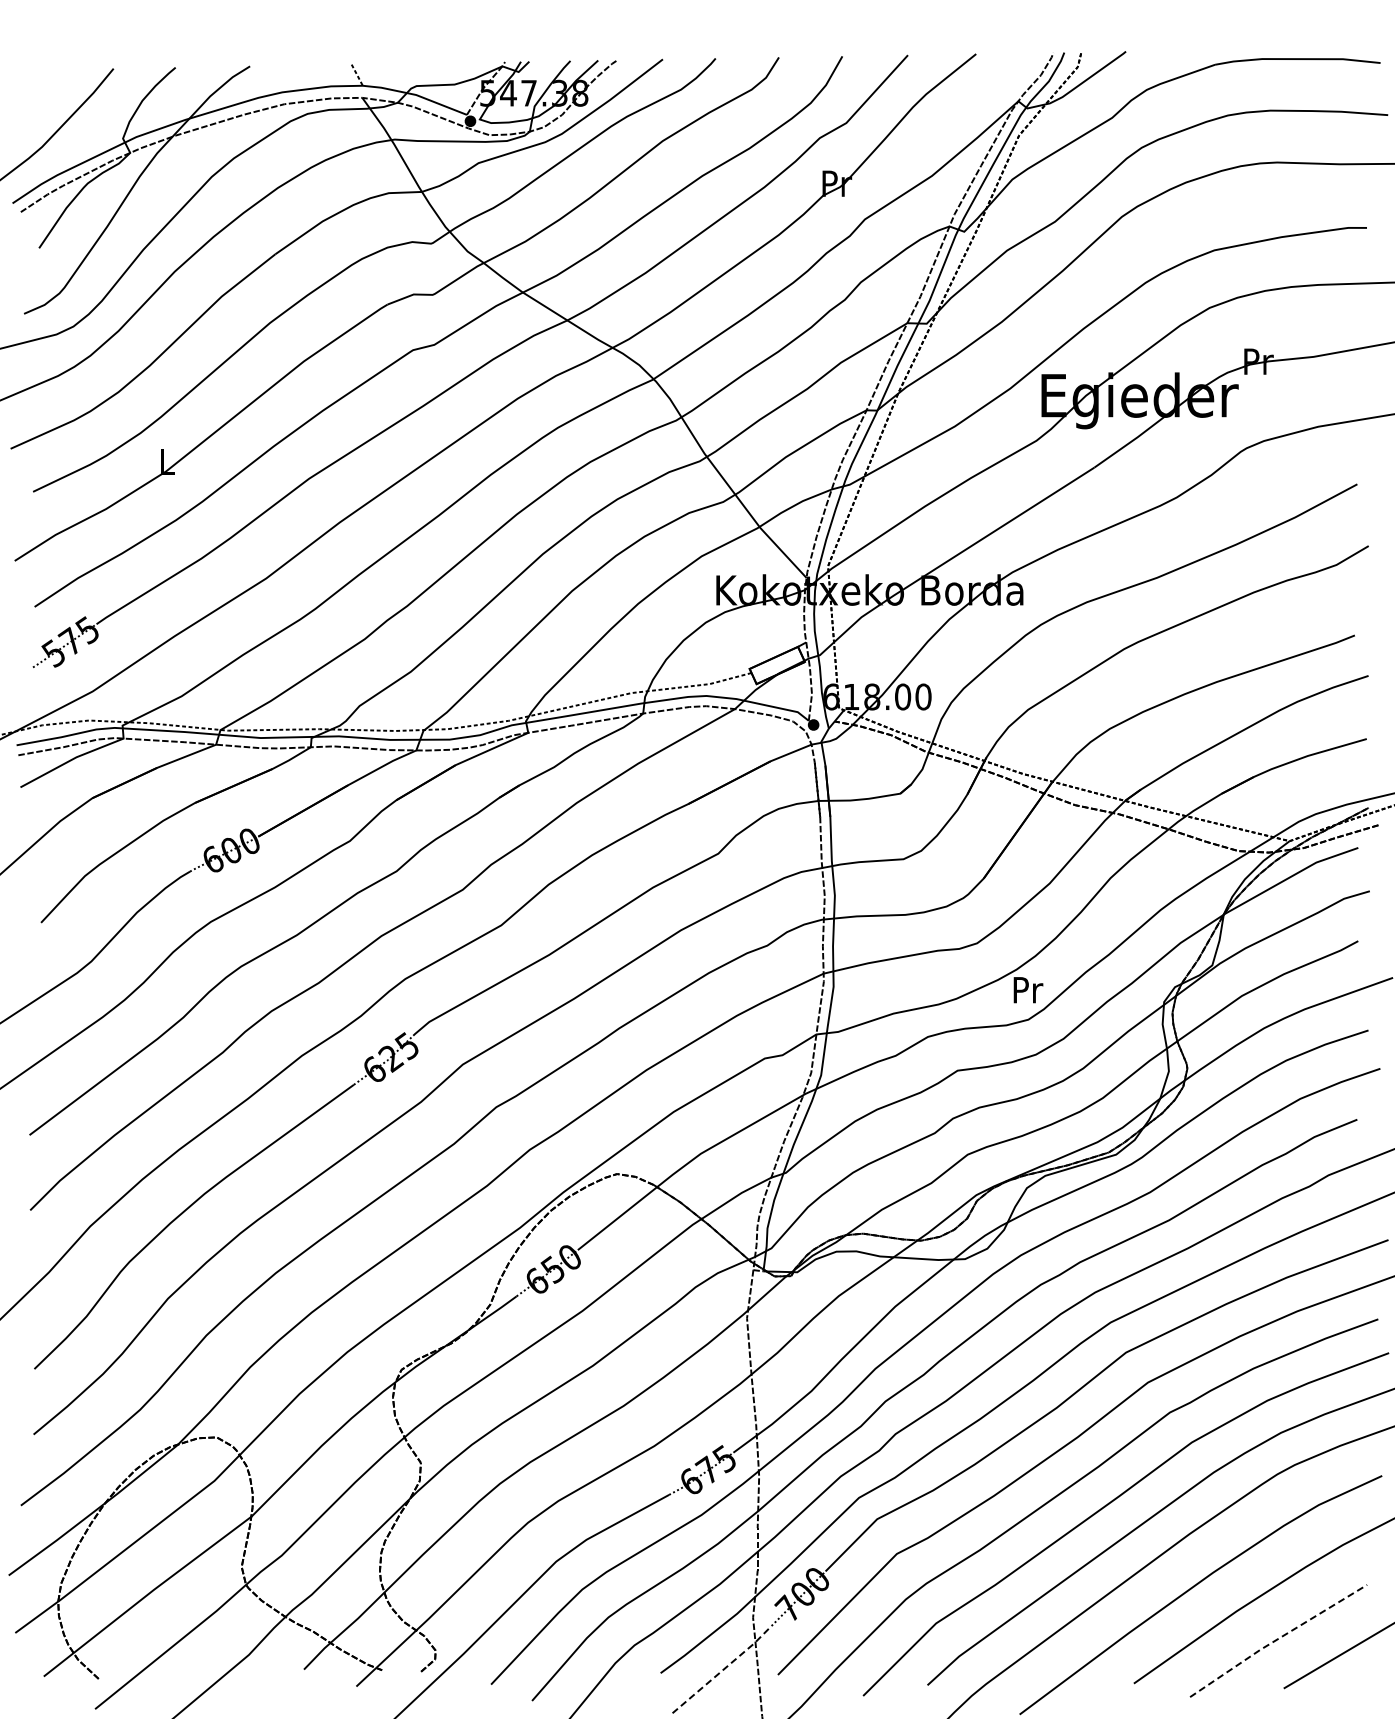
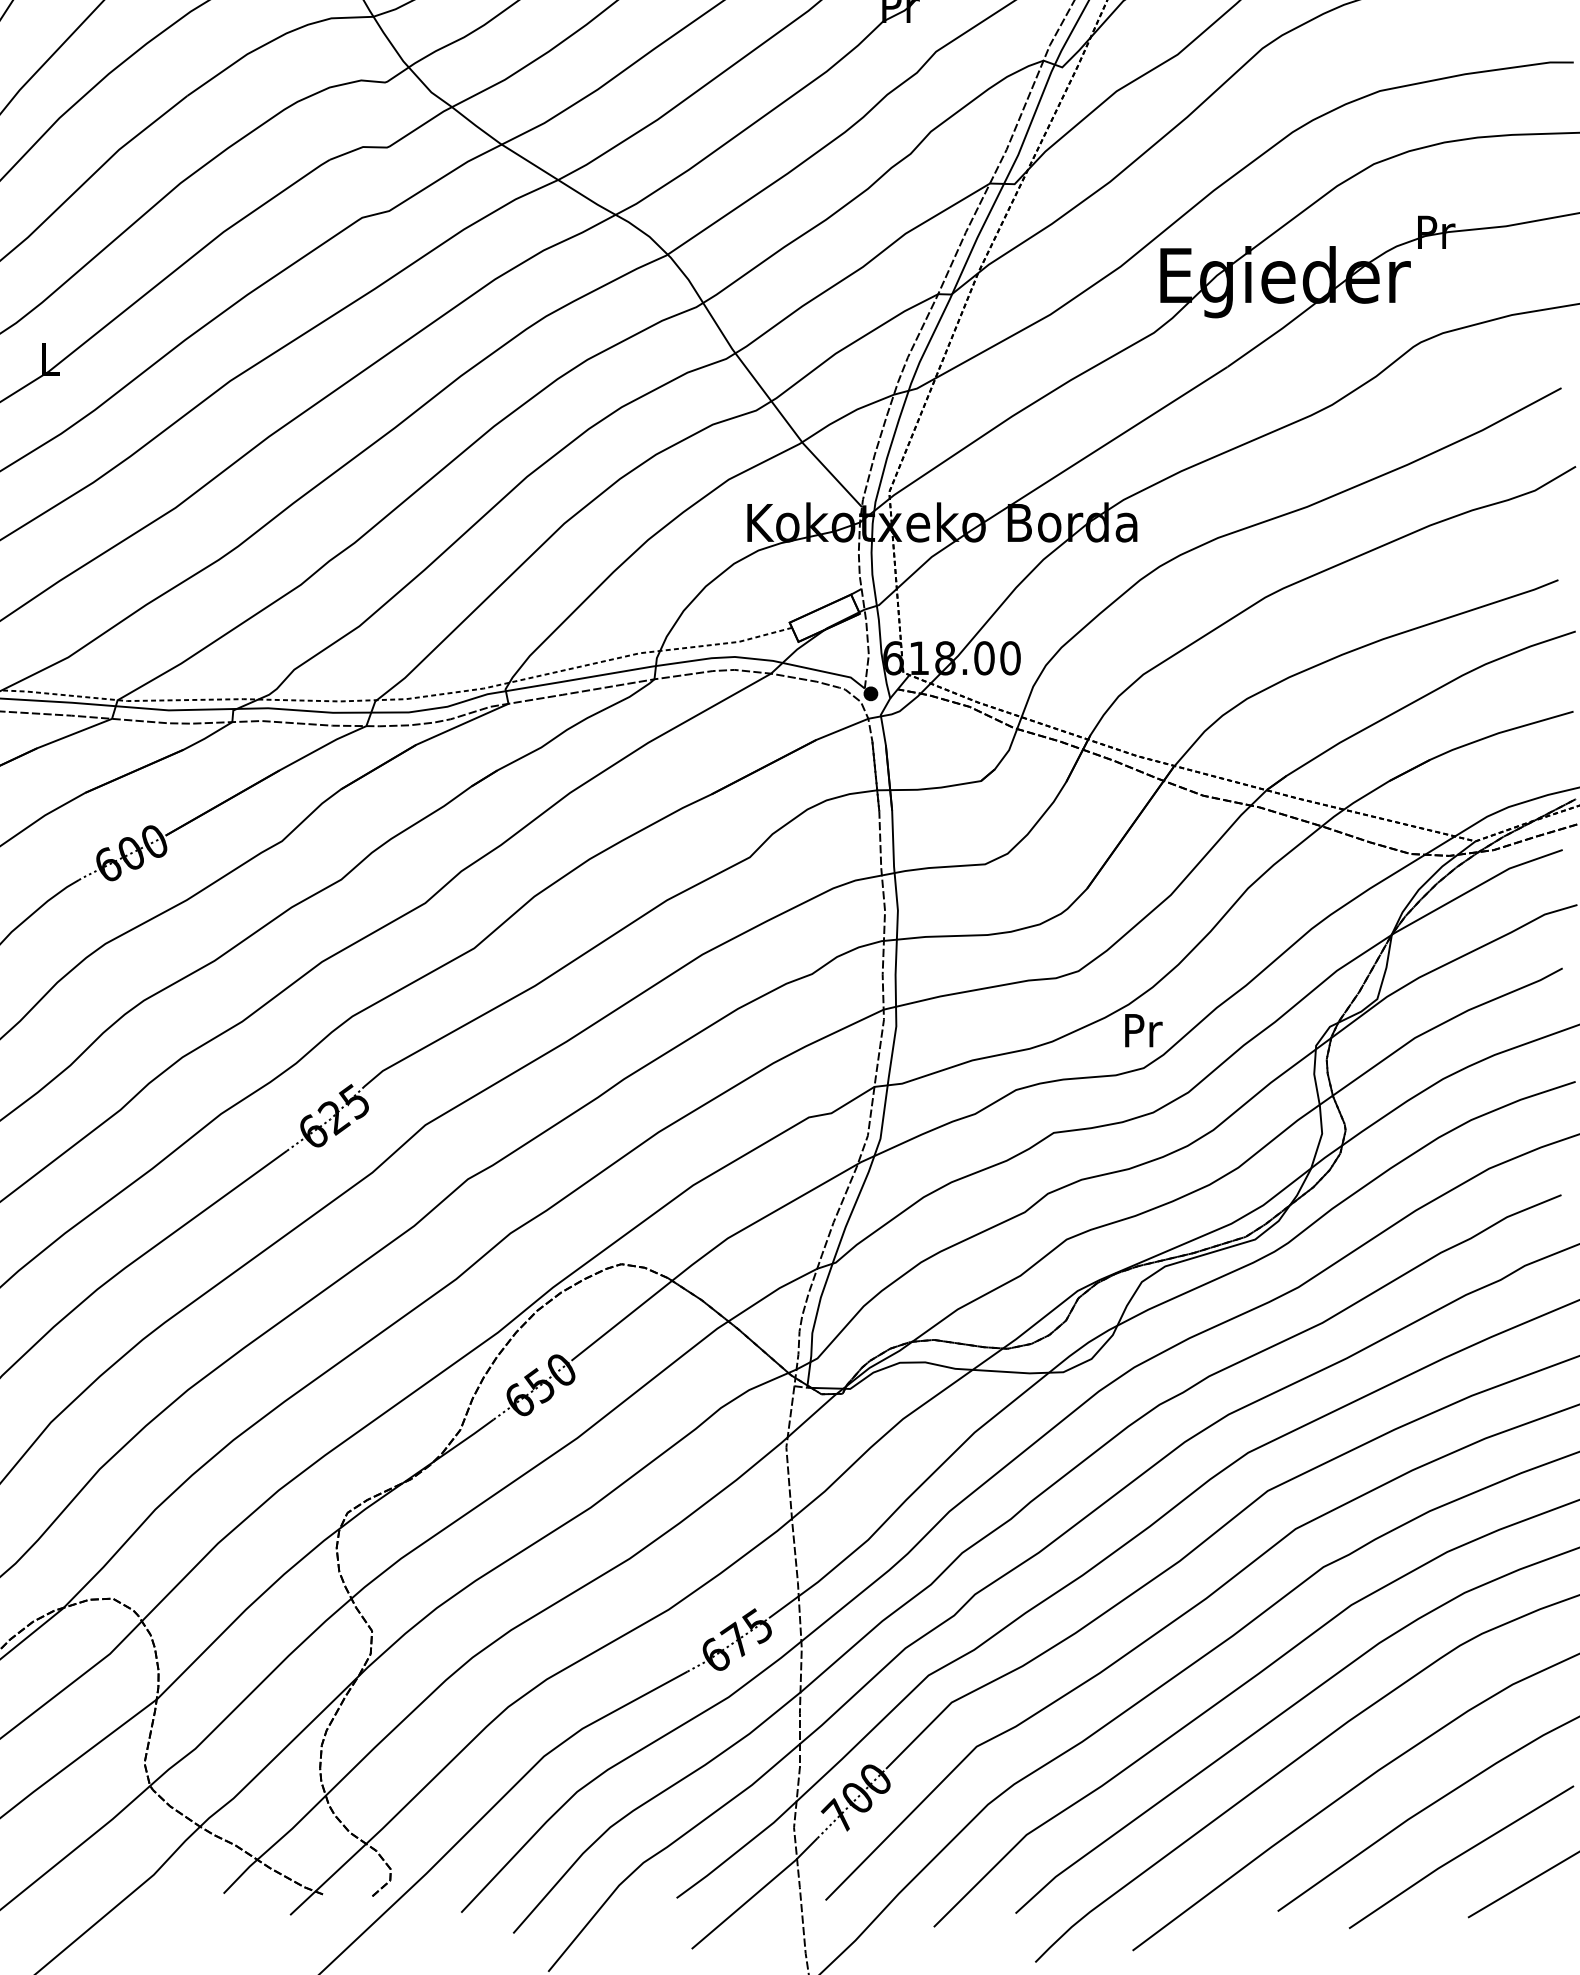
line: (1277, 1639) -> (1460, 1855), dashed -> solid
line: (723, 1669) -> (756, 1893), dashed -> solid

